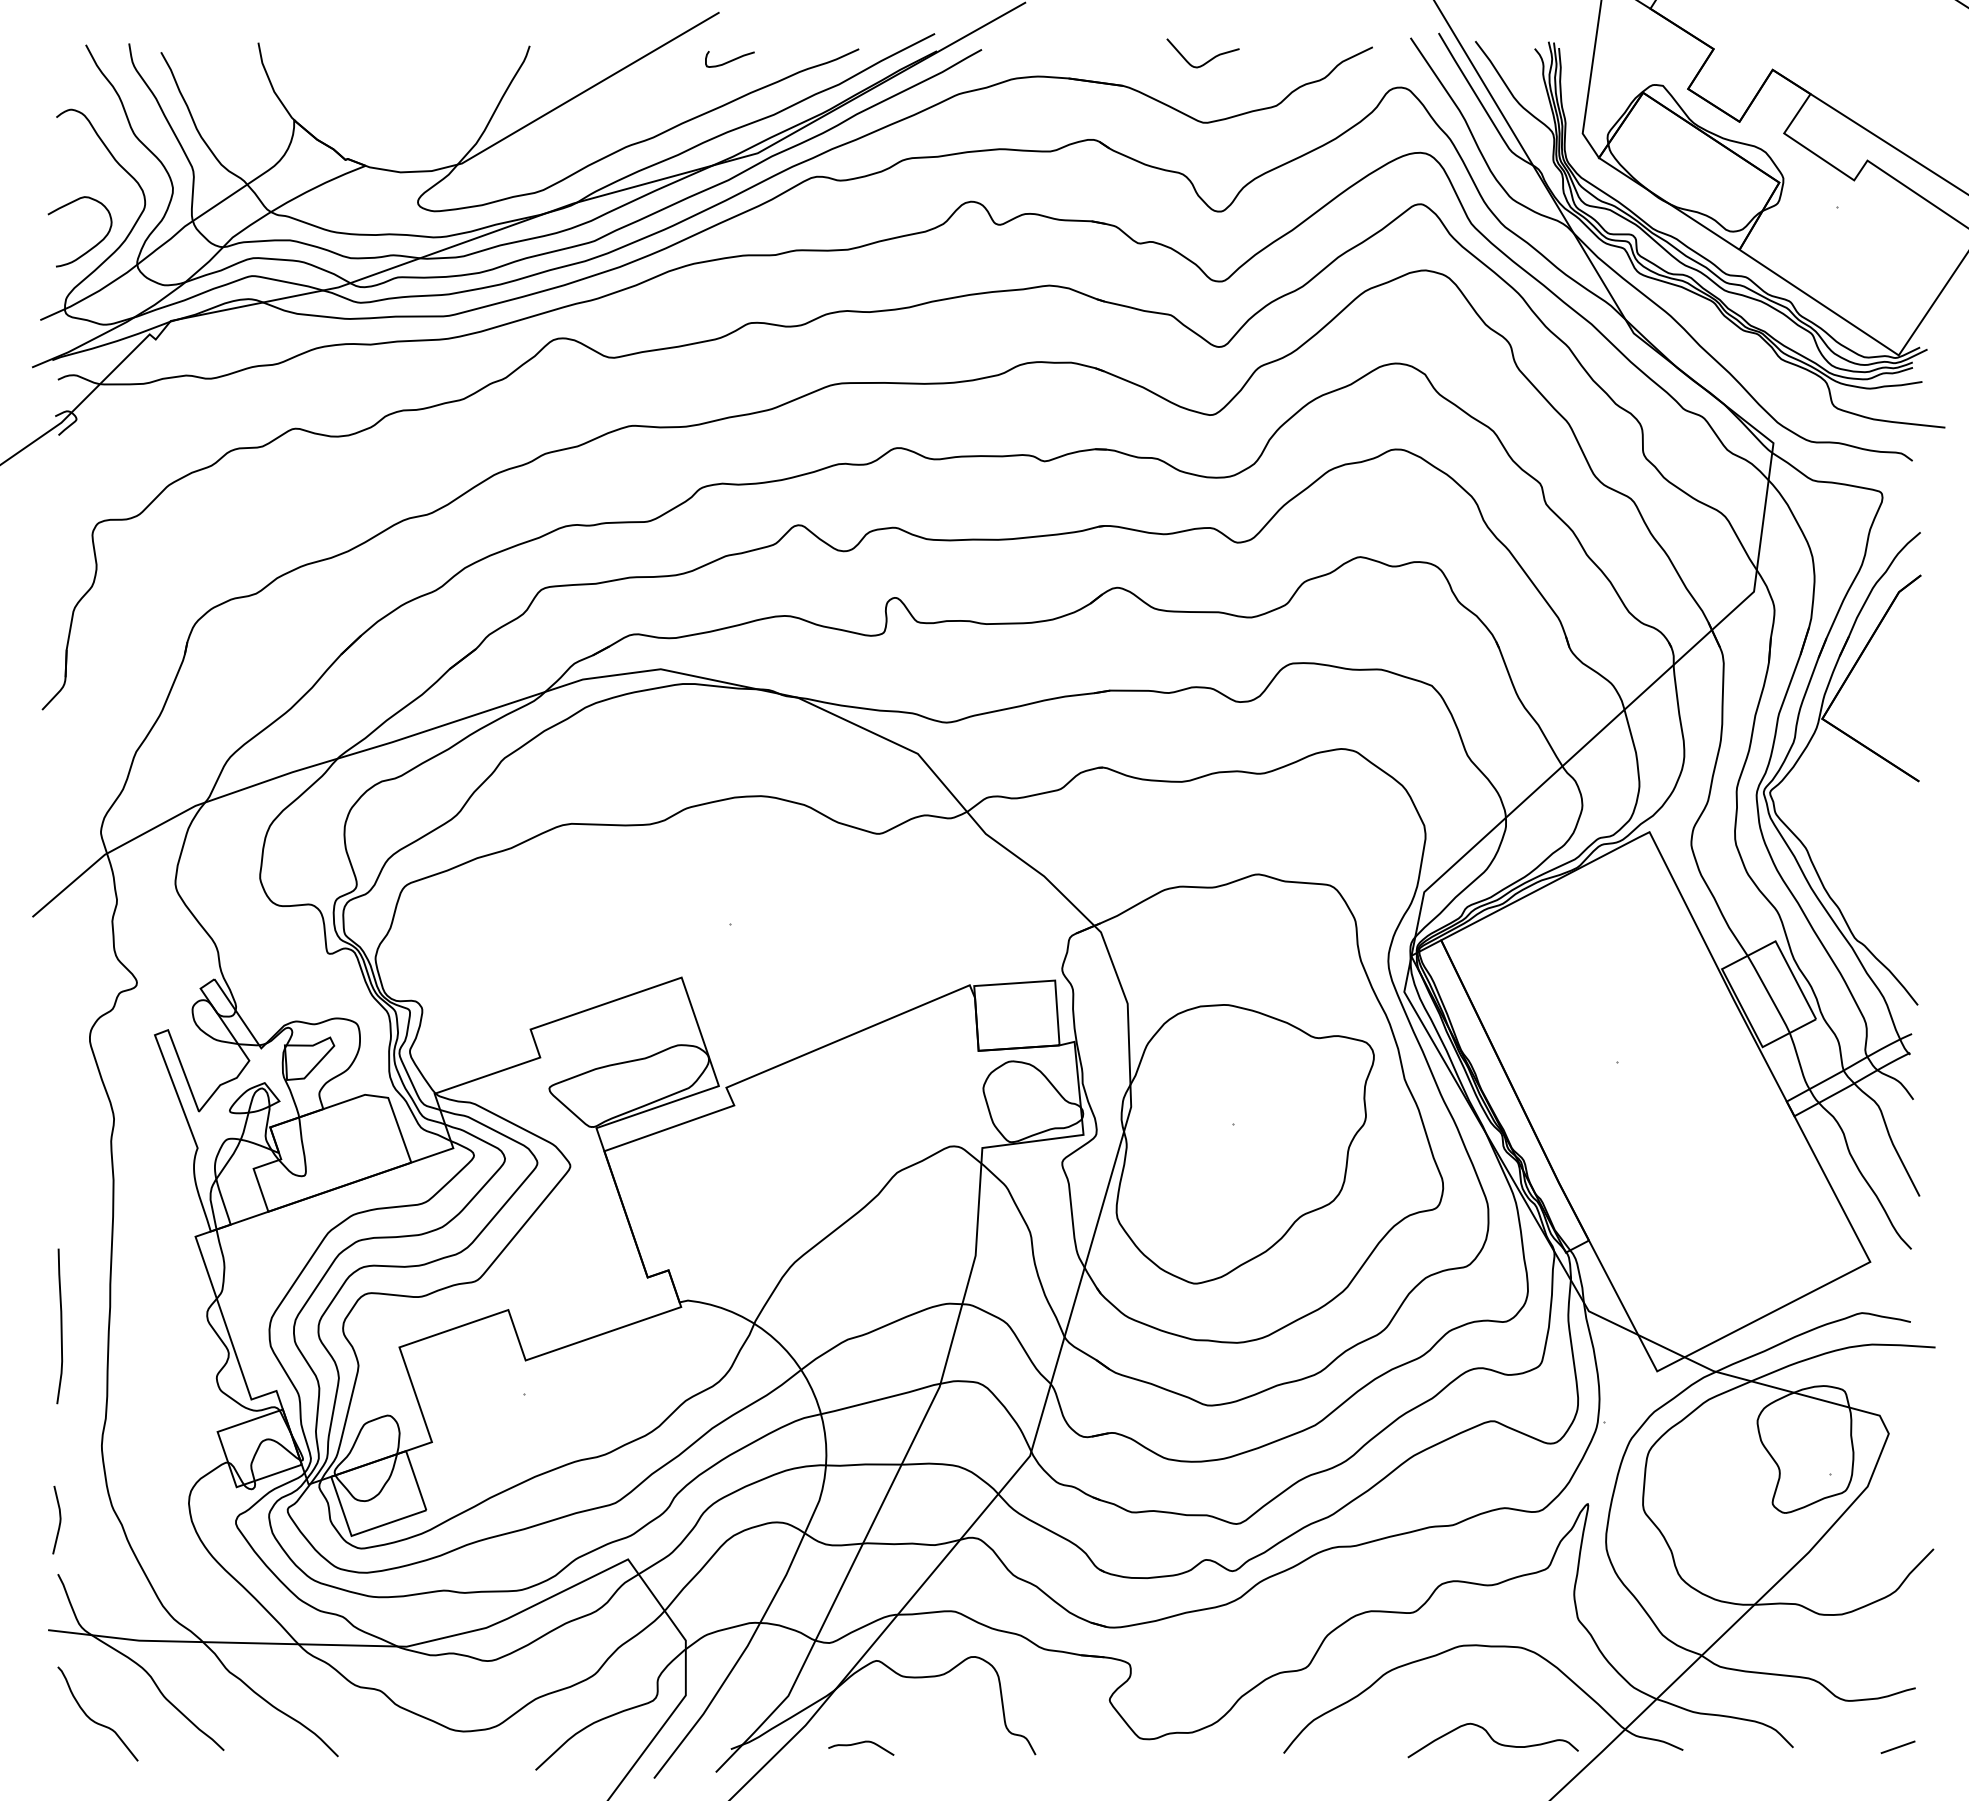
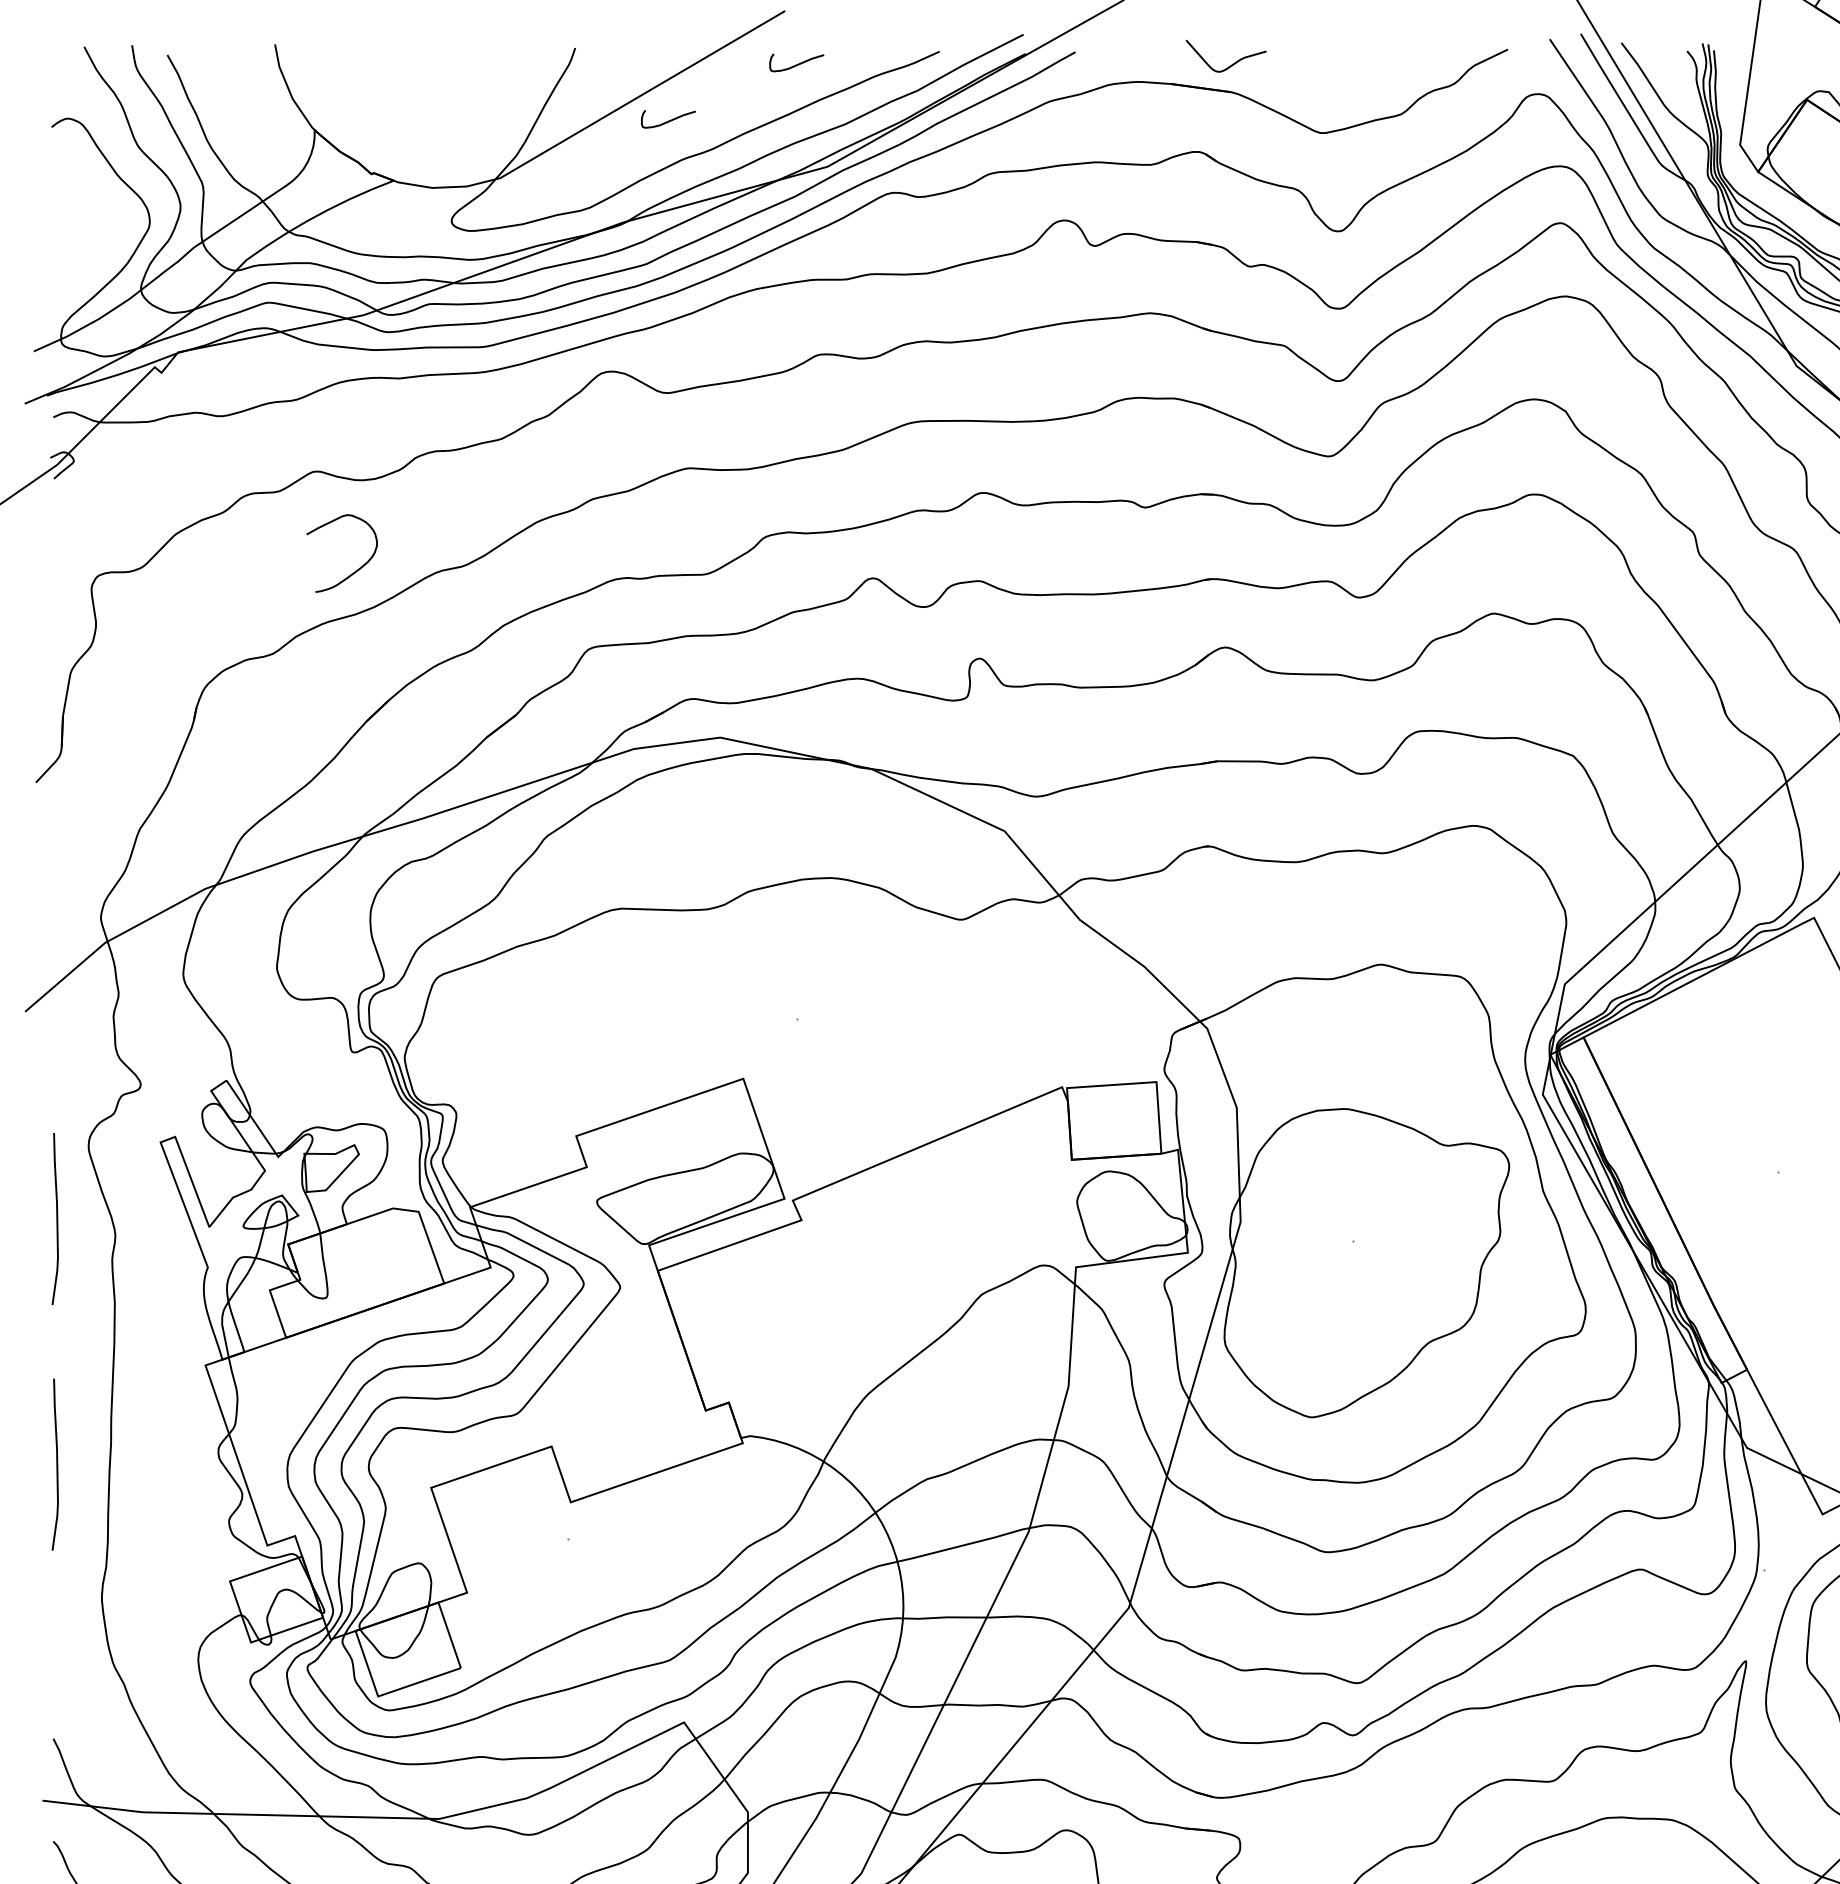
curve: (1206, 61) -> (1229, 65), moved
curve: (613, 111) -> (667, 120), added
curve: (91, 247) -> (354, 570), moved
curve: (60, 1104) -> (56, 1219), added
curve: (59, 1519) -> (55, 1678), removed

